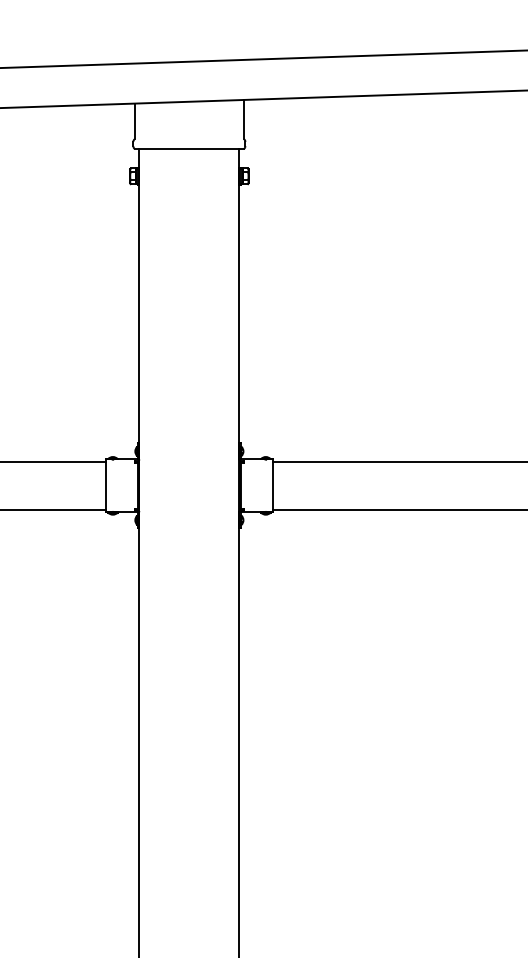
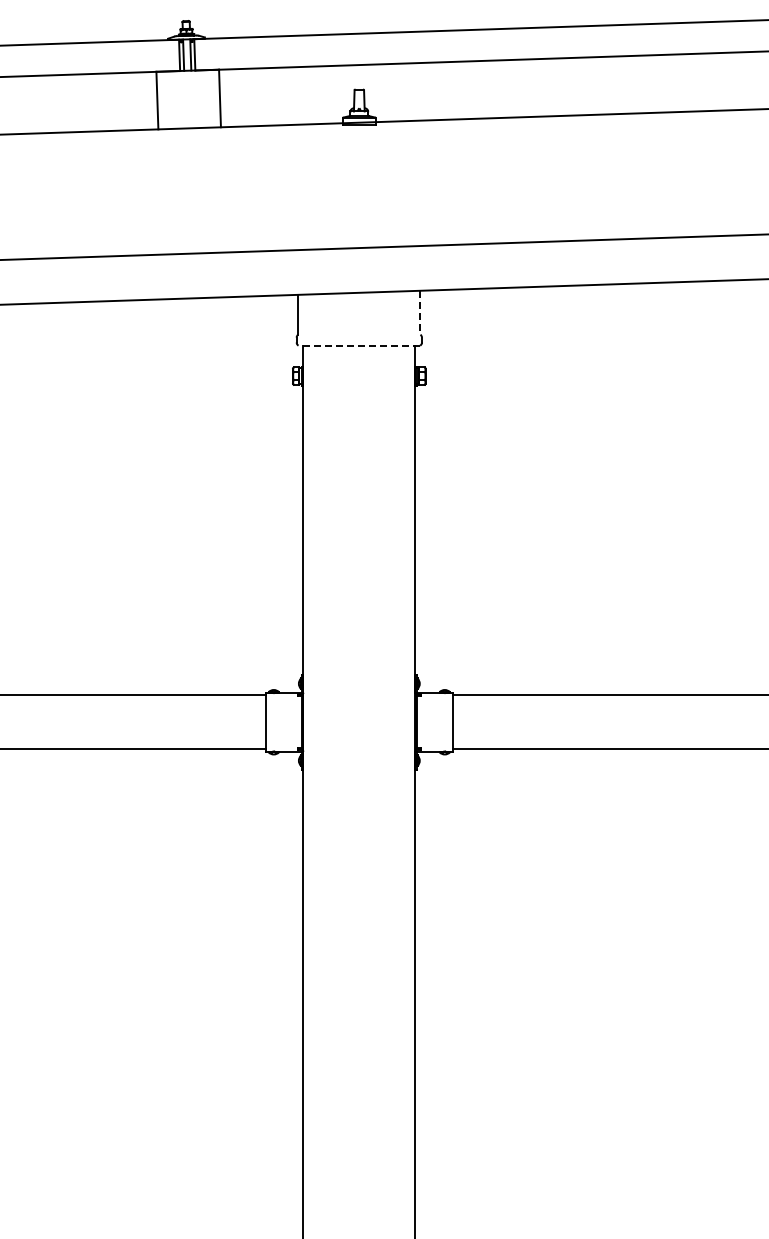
line: (244, 119) -> (420, 312), solid -> dashed
line: (189, 148) -> (359, 345), solid -> dashed

